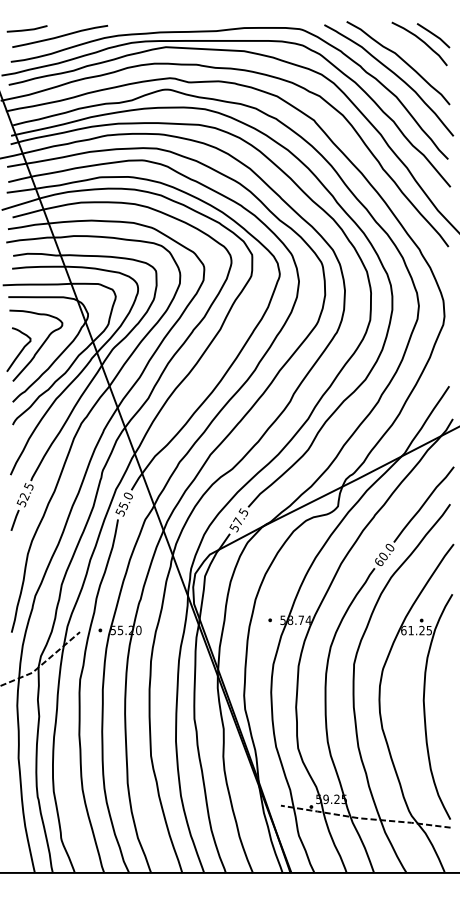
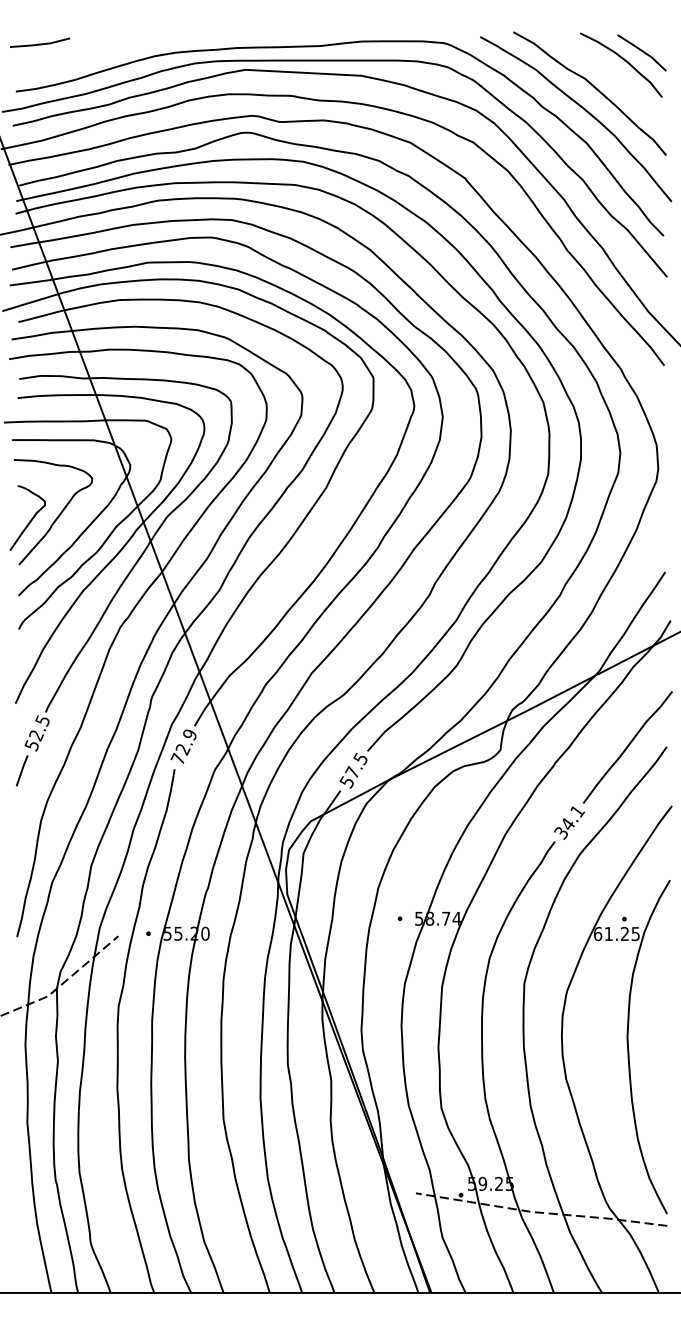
curve: (60, 35) -> (89, 52), removed
text: (123, 505) -> (182, 748), 55.0 -> 72.9
text: (384, 554) -> (569, 821), 60.0 -> 34.1

